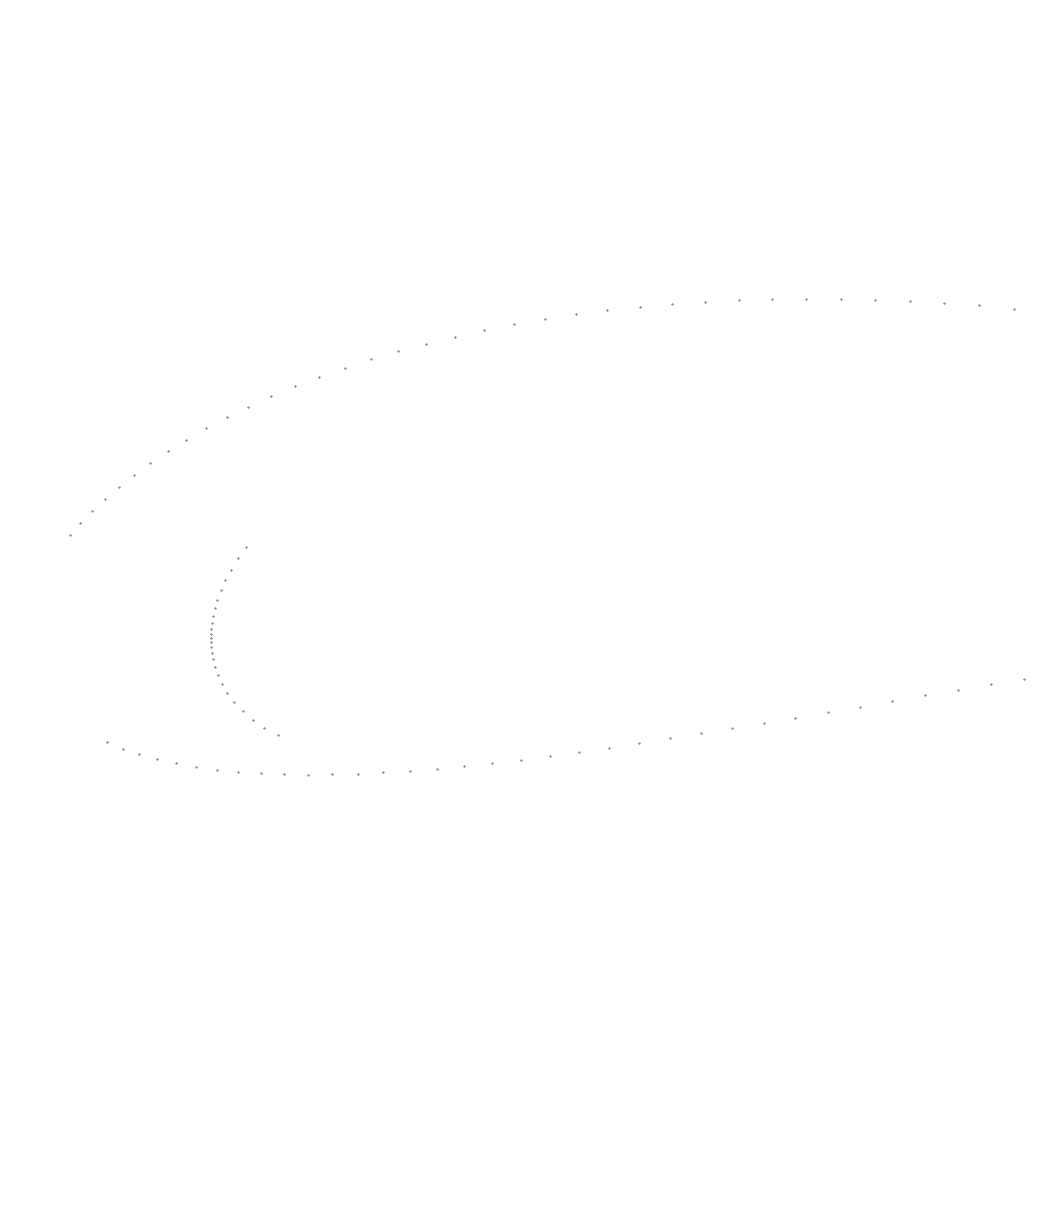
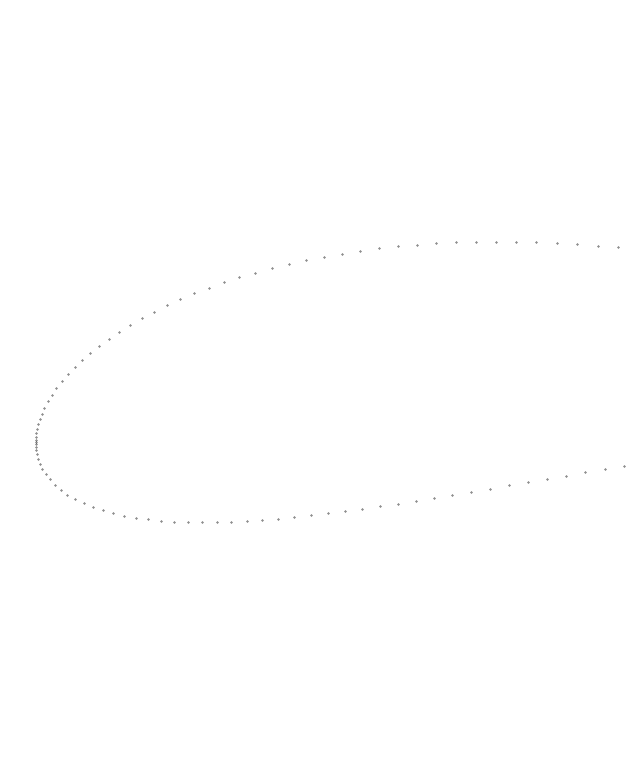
part: (213, 639) -> (37, 442), moved

